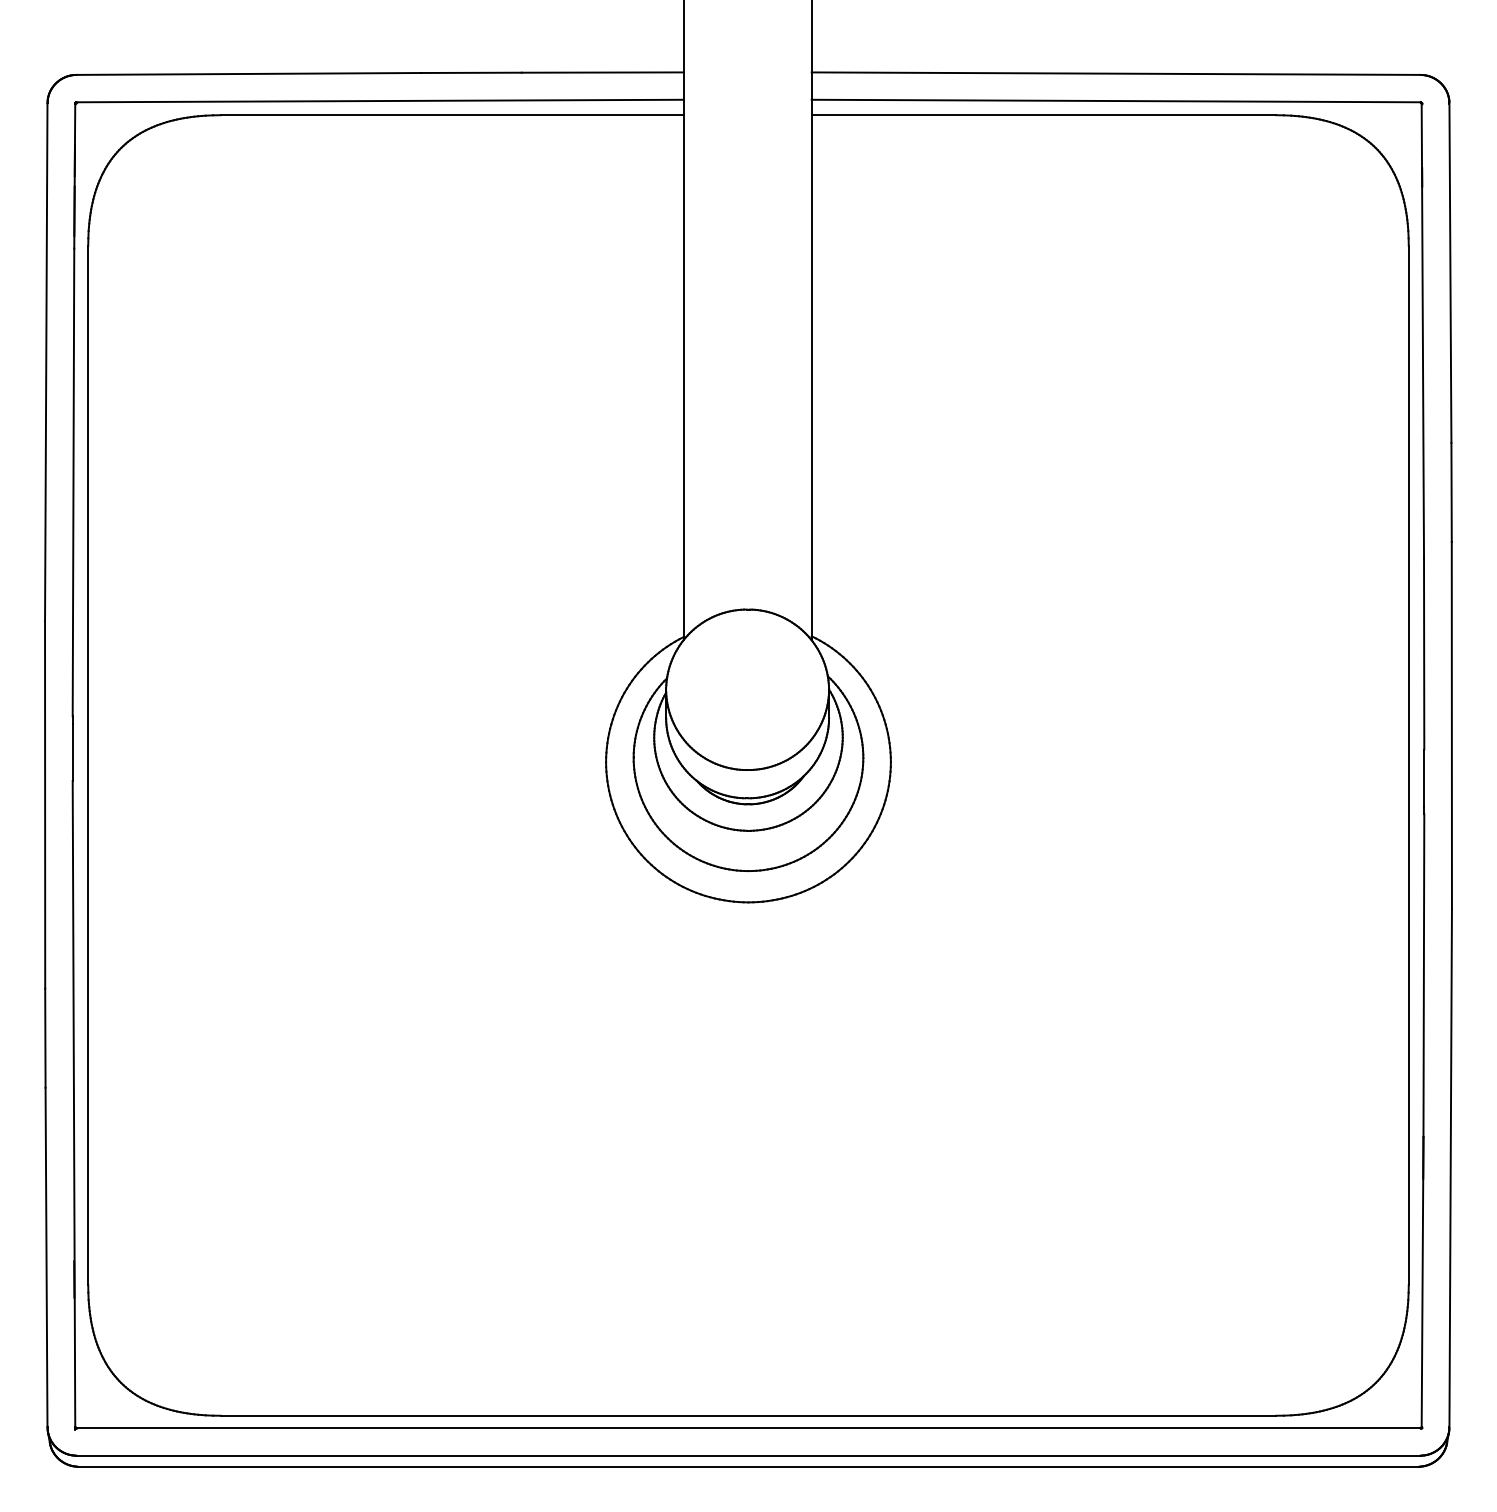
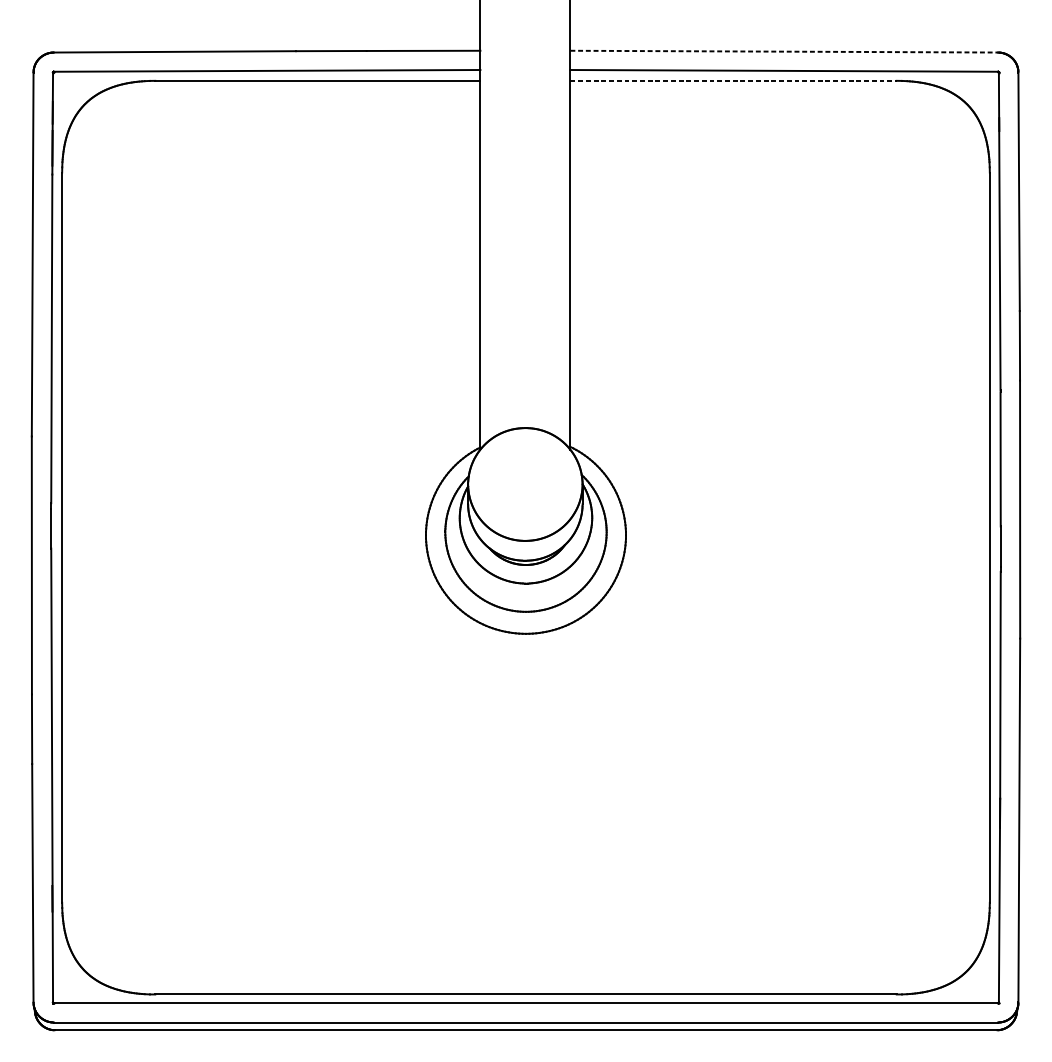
line: (1116, 73) -> (784, 51), solid -> dashed
line: (1044, 115) -> (733, 81), solid -> dashed

